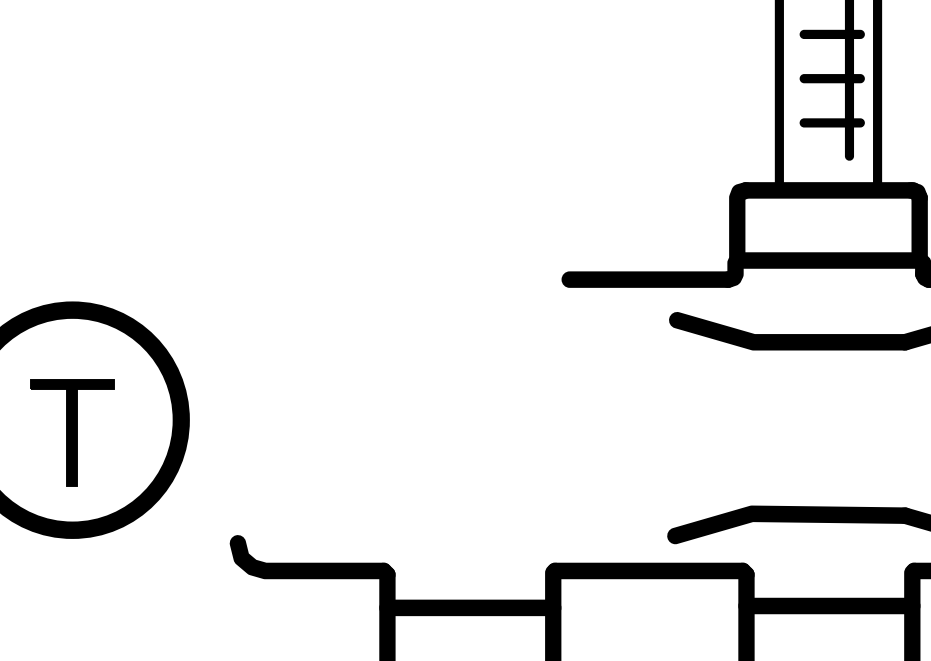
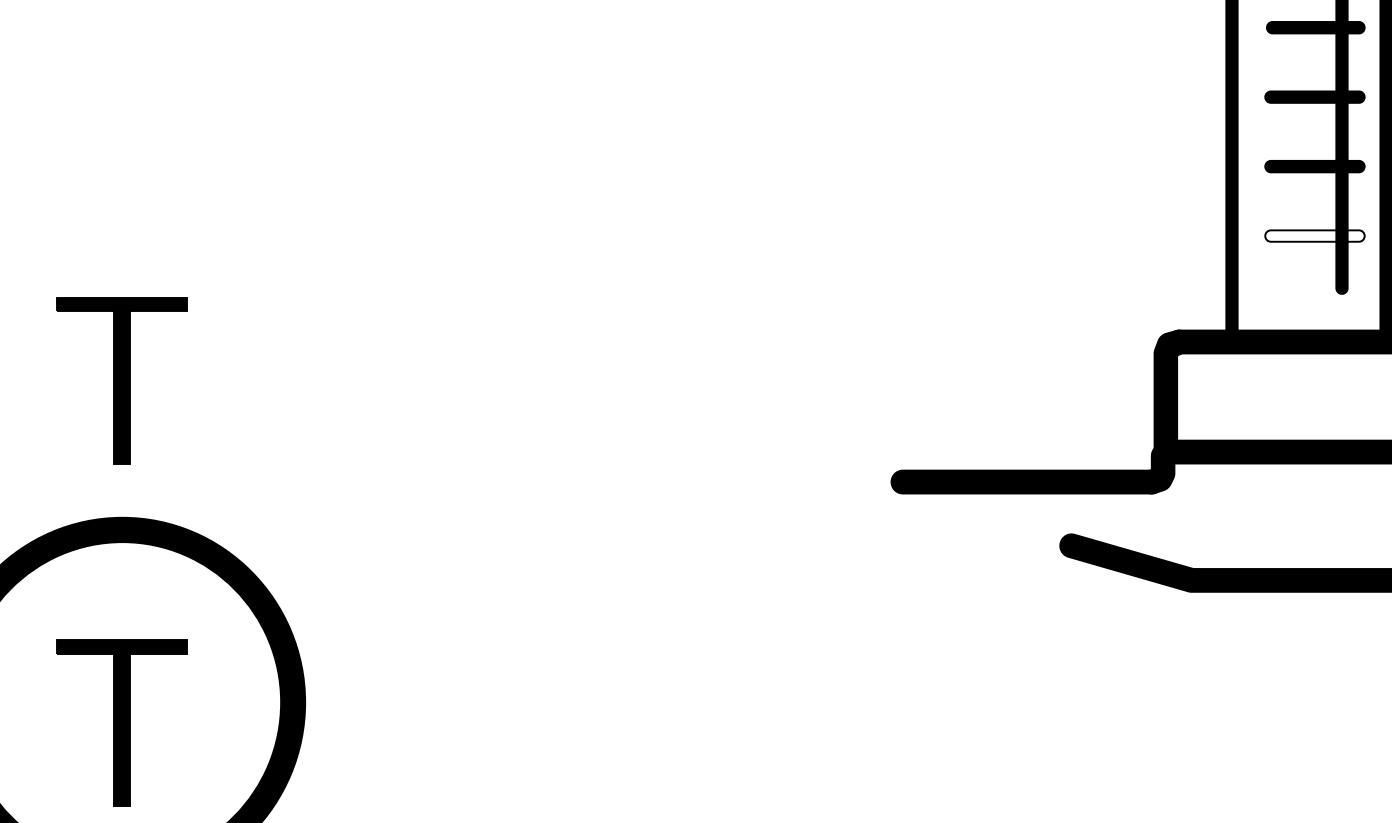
fill: (831, 122) -> (1313, 235), removed
part: (72, 214) -> (122, 379), added

